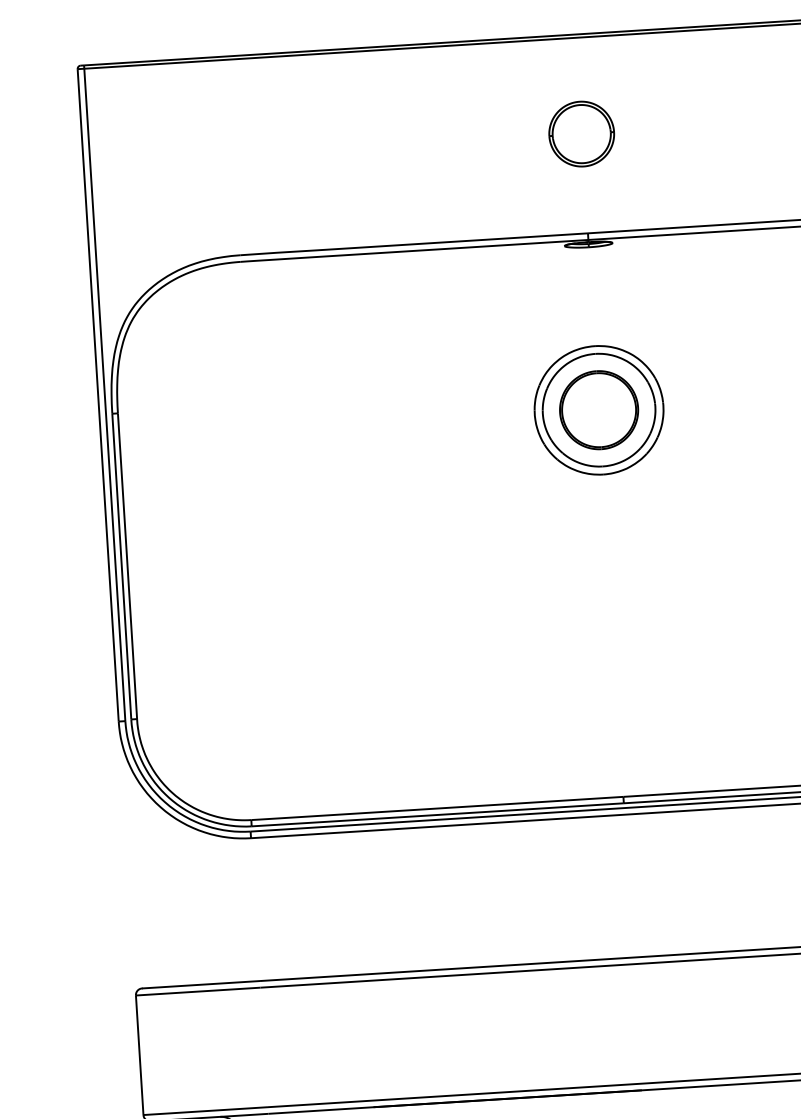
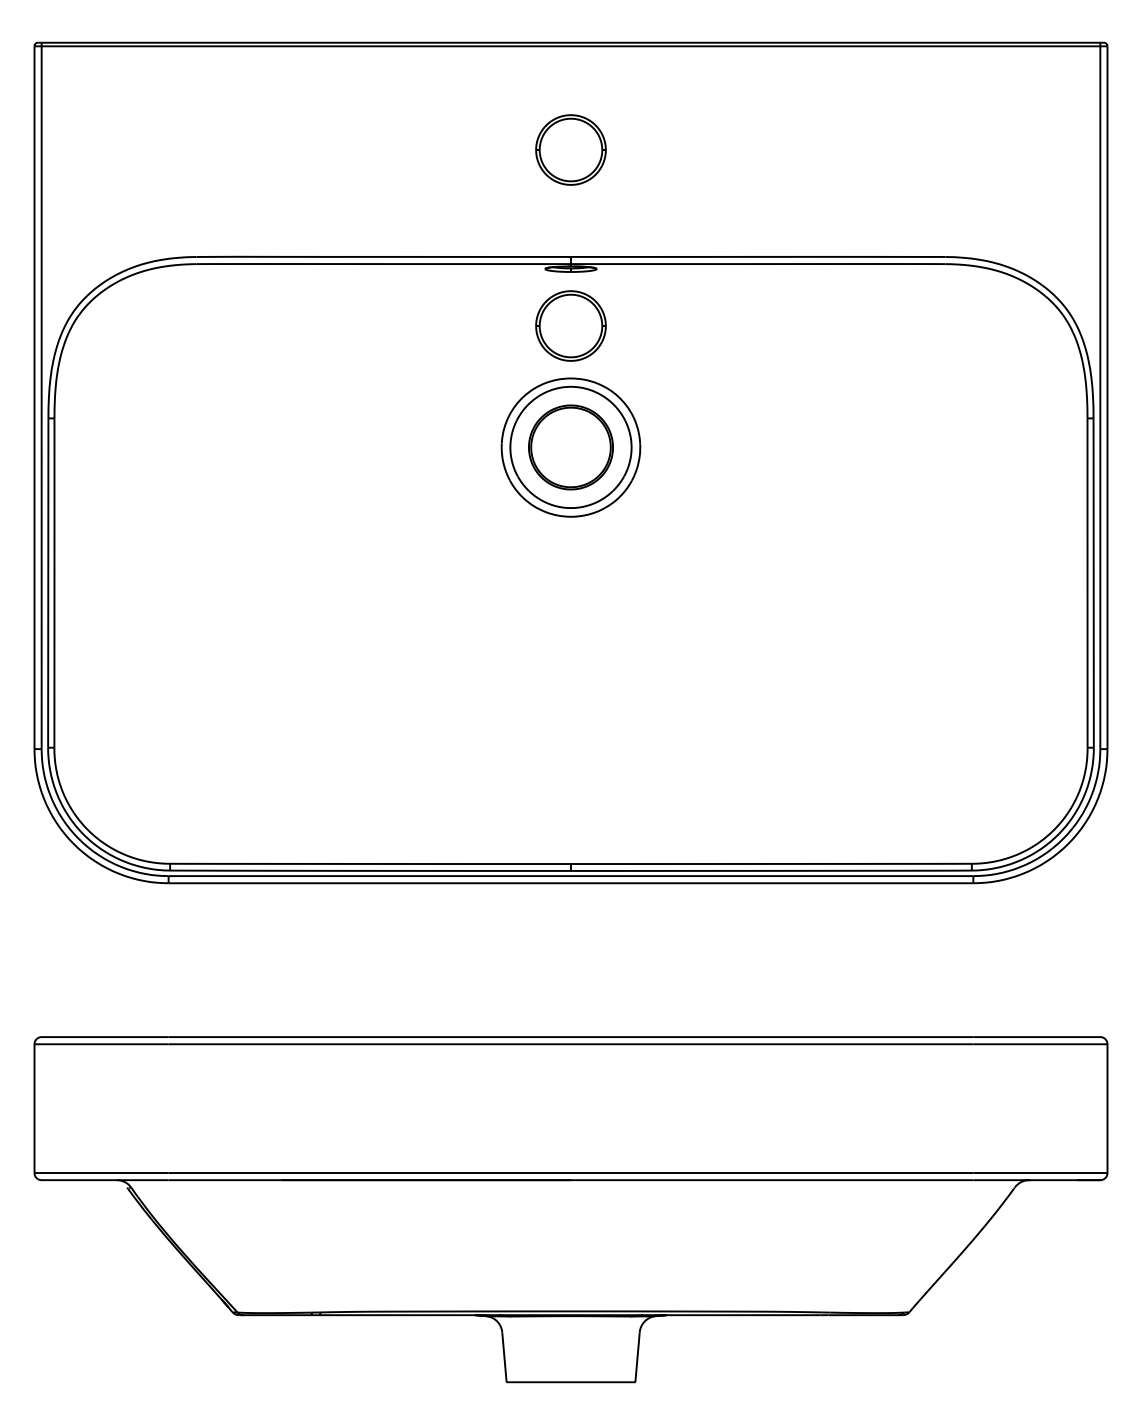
part: (591, 297) -> (570, 325), added

